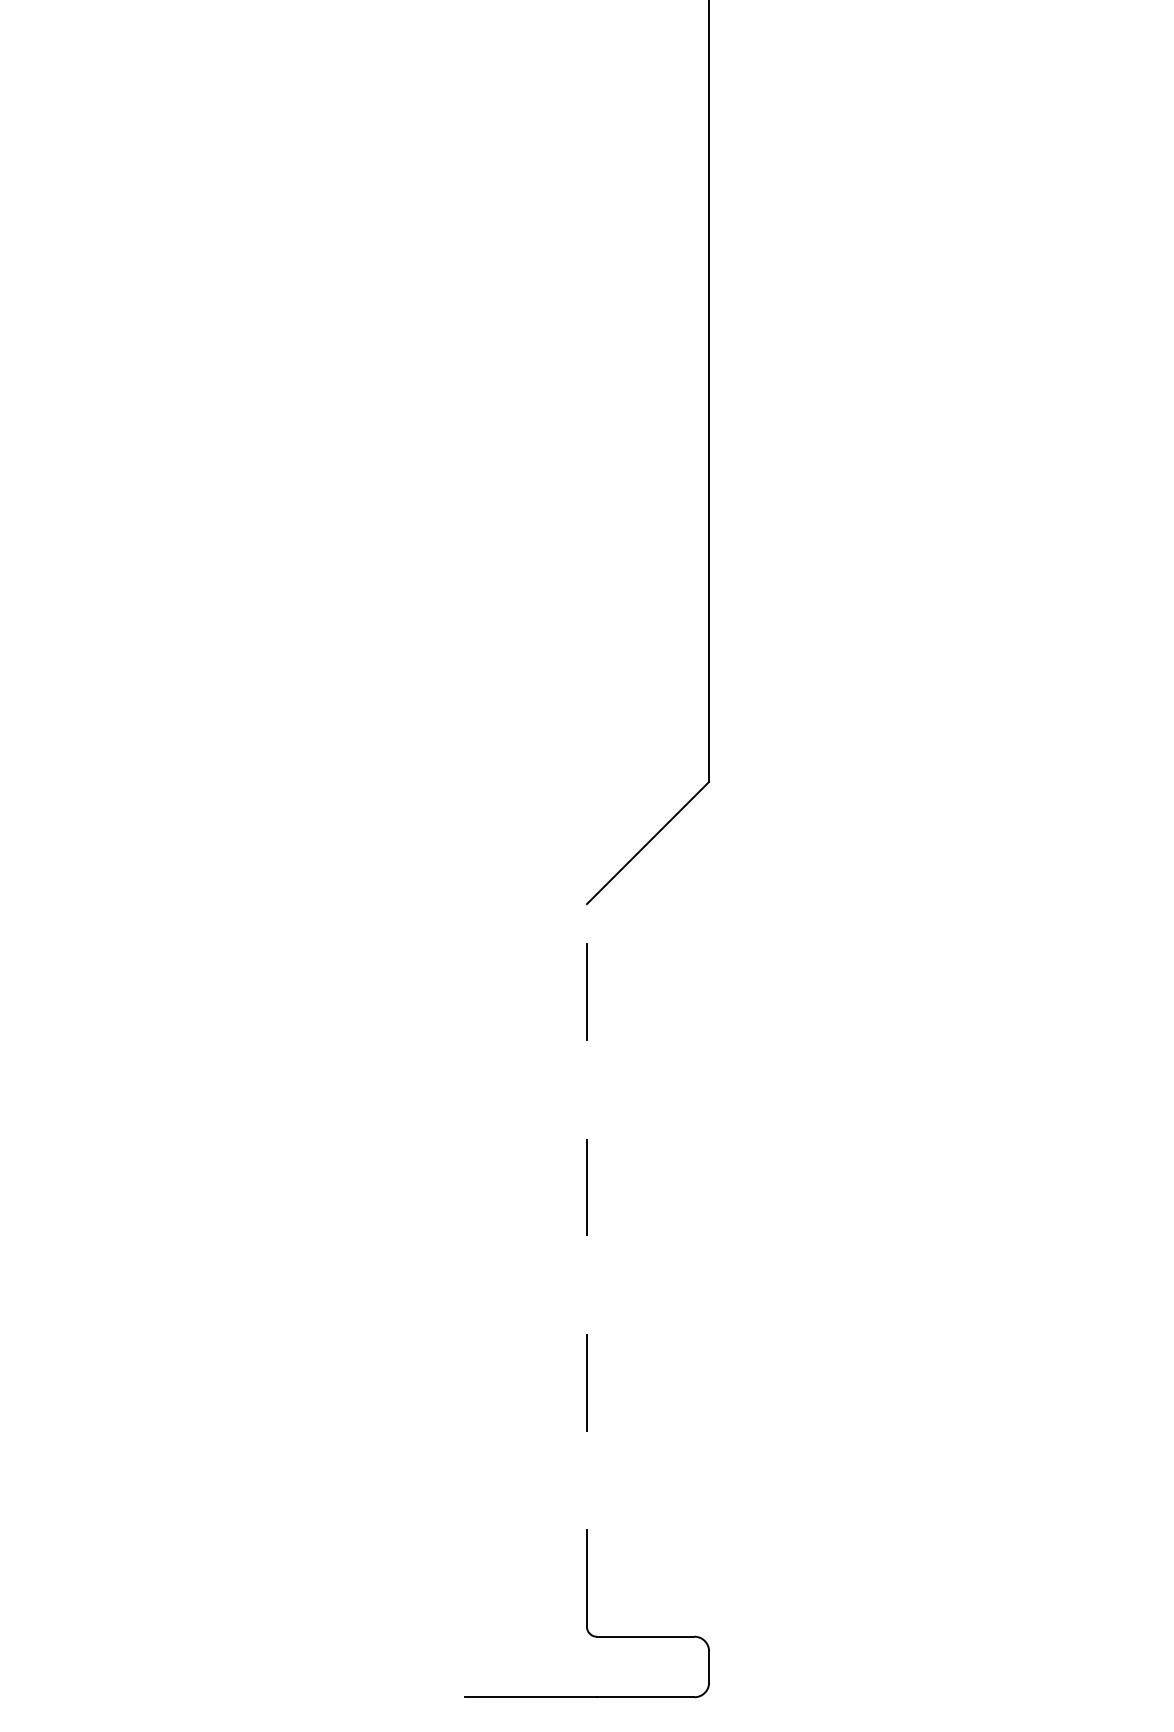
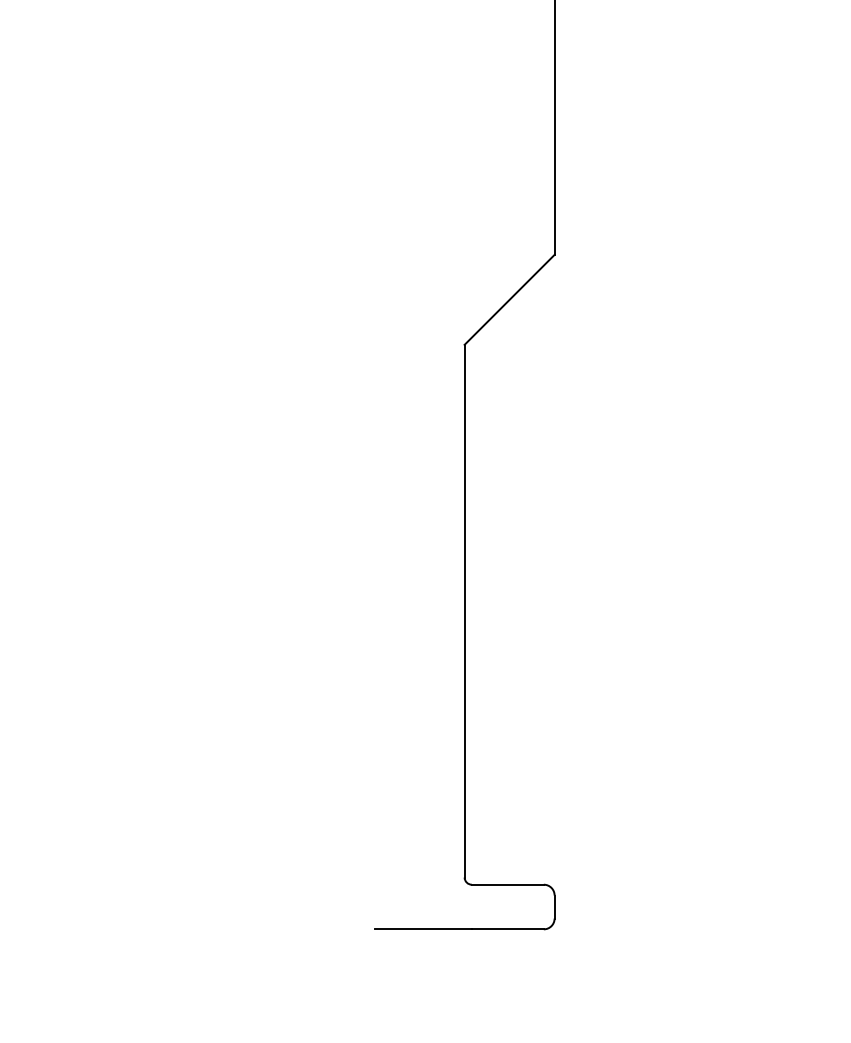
line: (587, 1265) -> (465, 611), dashed -> solid

